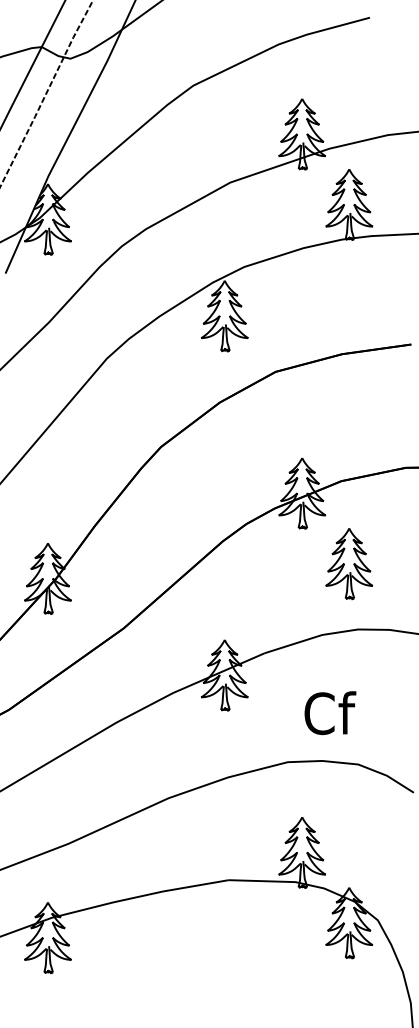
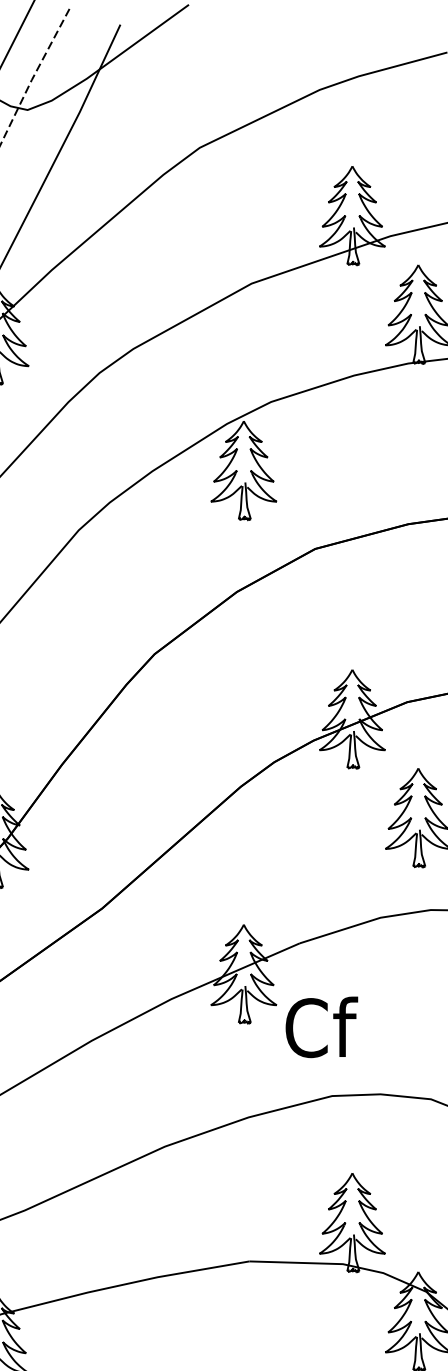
text: (330, 713) -> (321, 1027), moved

